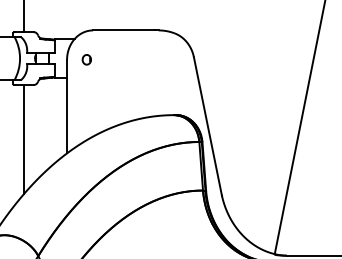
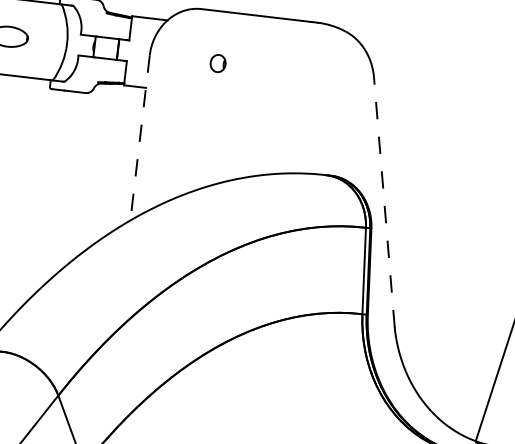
part: (86, 59) -> (217, 62), moved
line: (67, 106) -> (140, 137), solid -> dashed
line: (207, 126) -> (383, 202), solid -> dashed
line: (23, 139) -> (56, 187), removed

